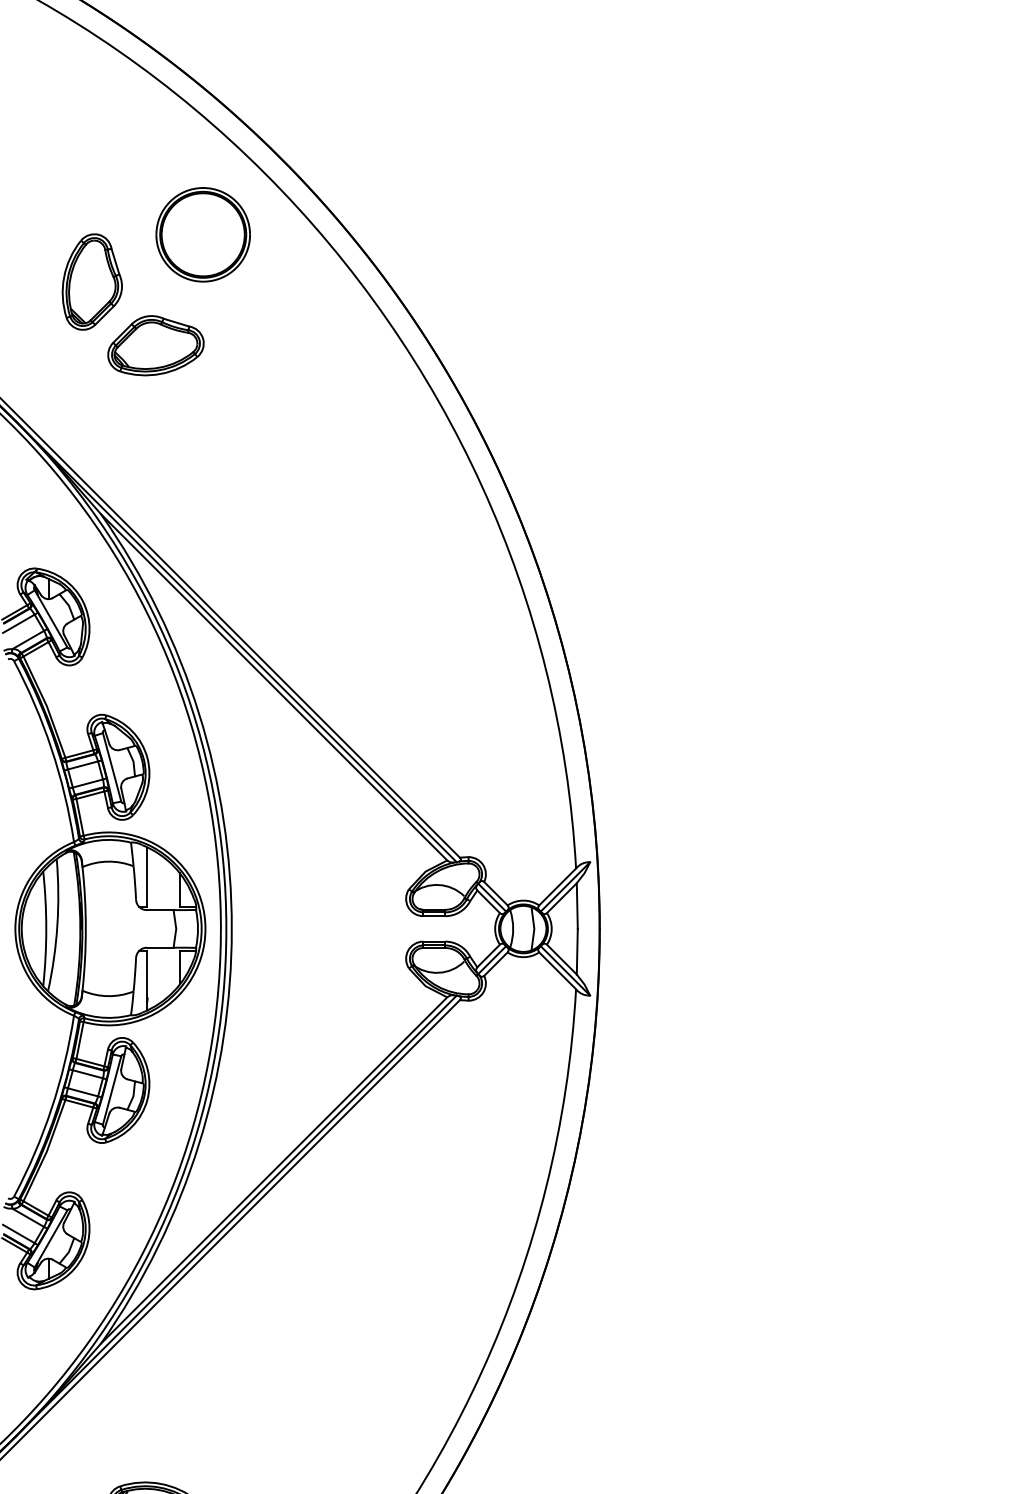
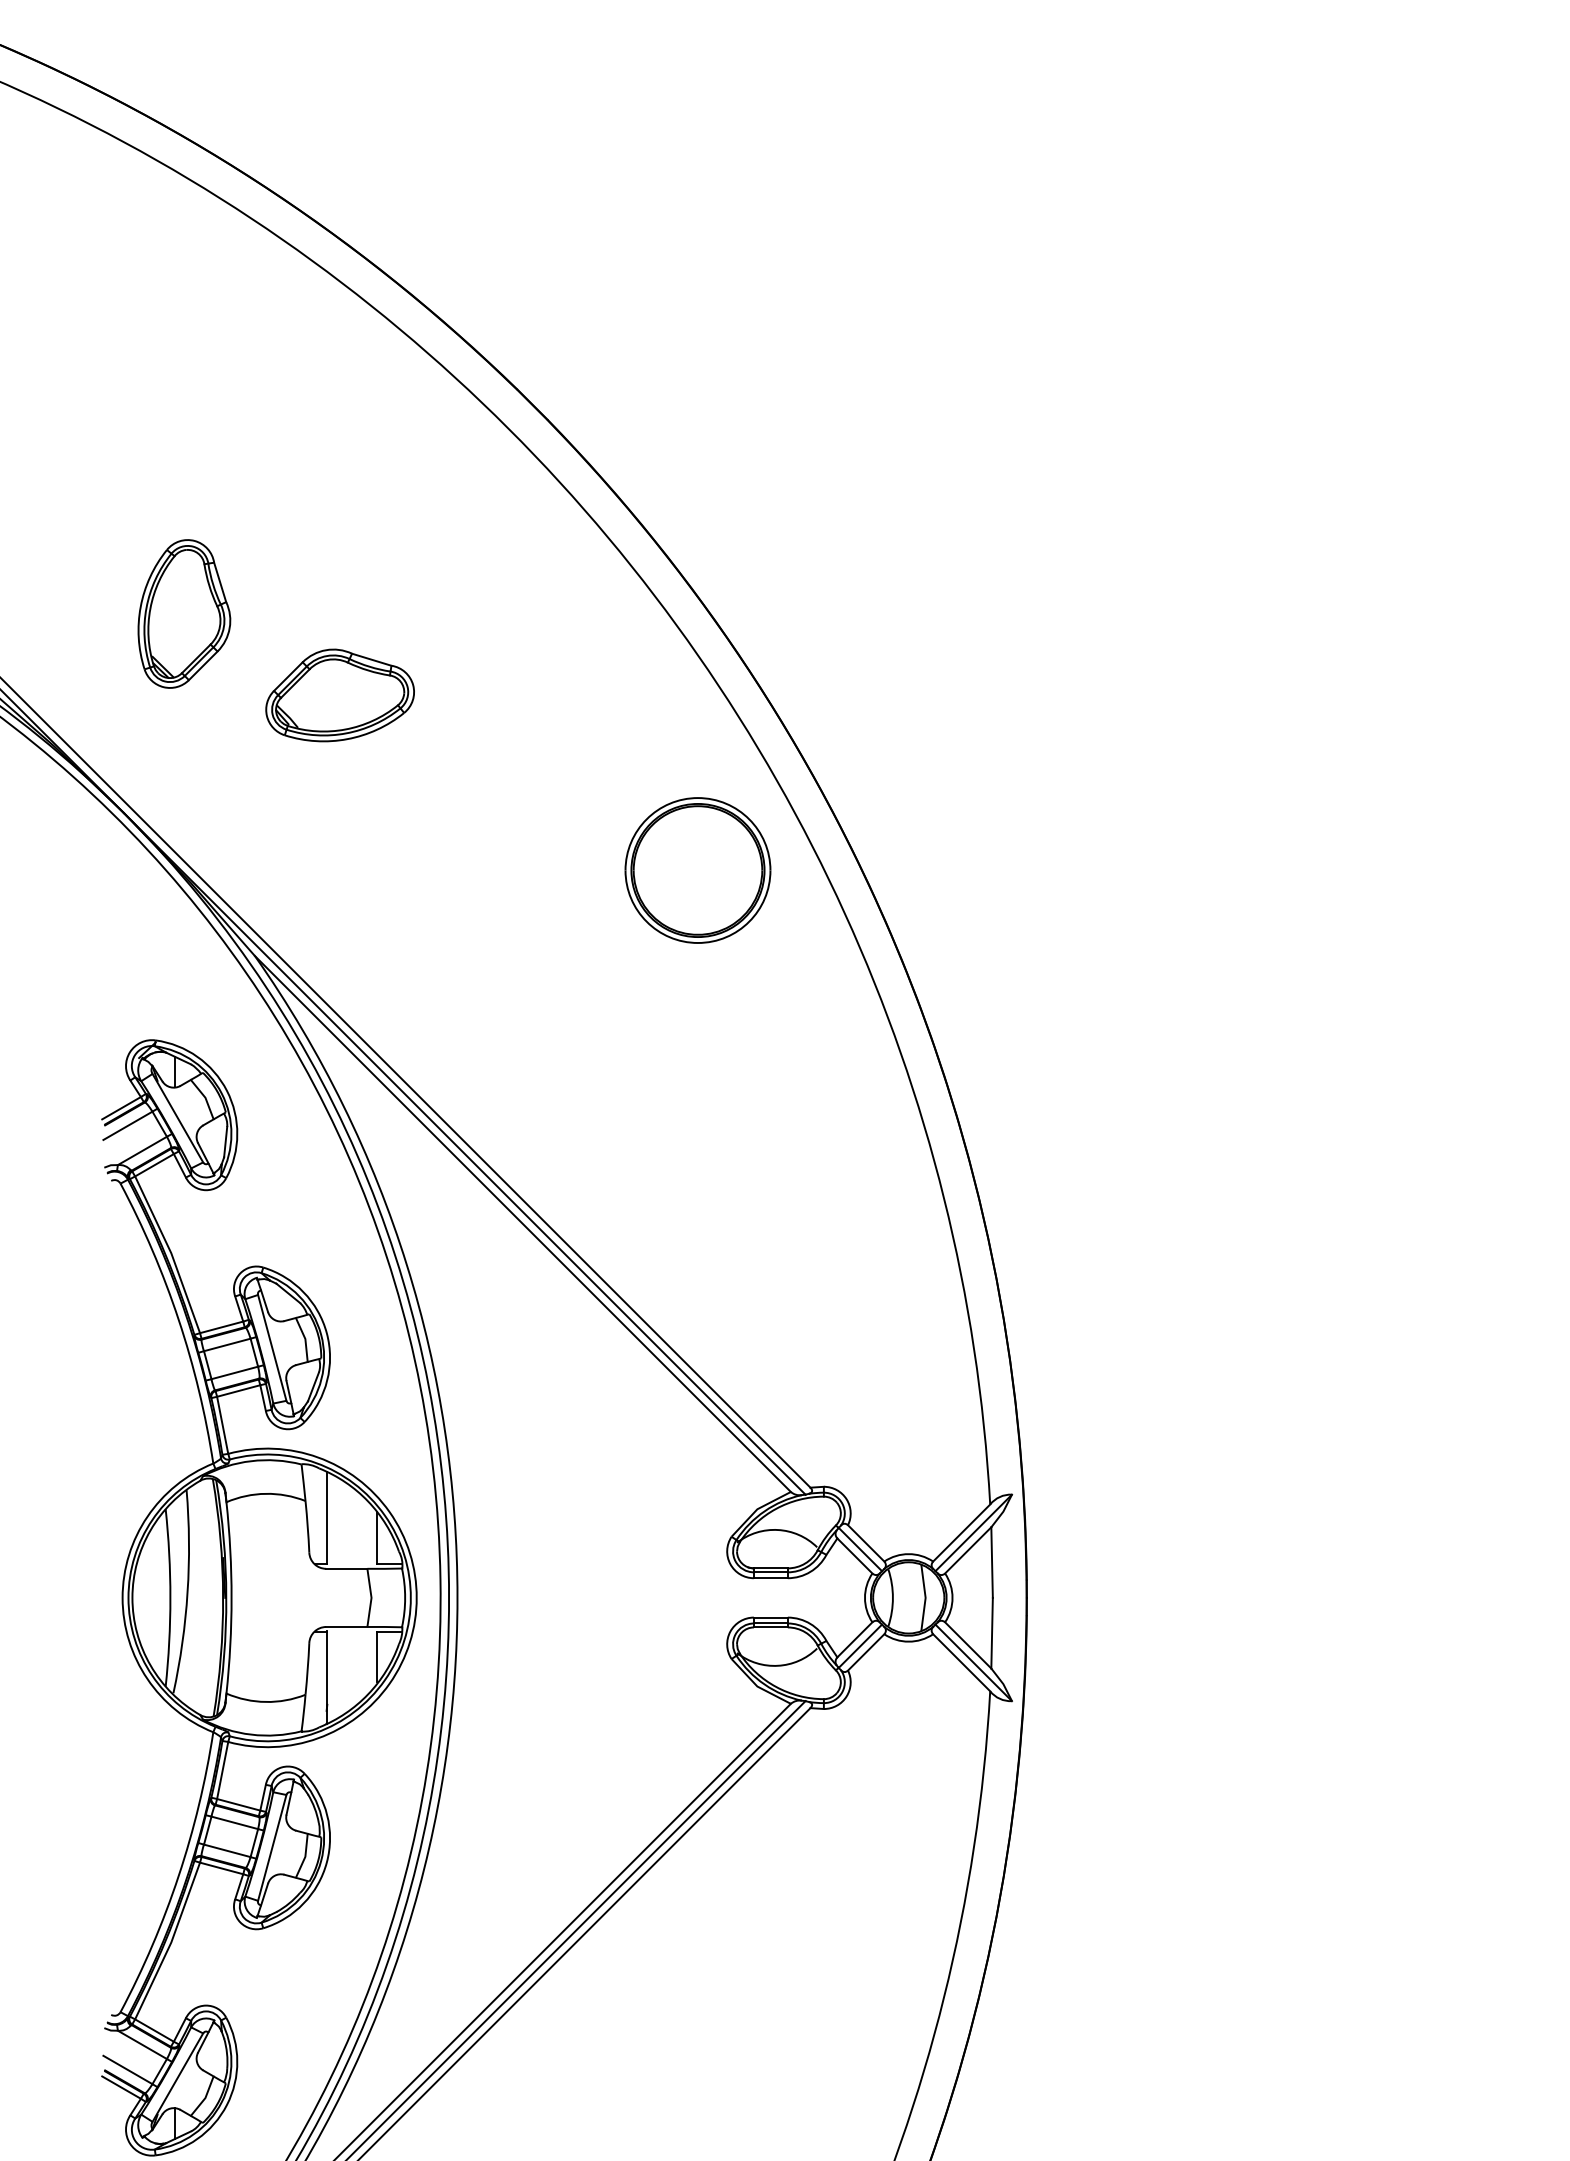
part: (202, 234) -> (696, 869), moved
part: (91, 281) -> (183, 613), moved

